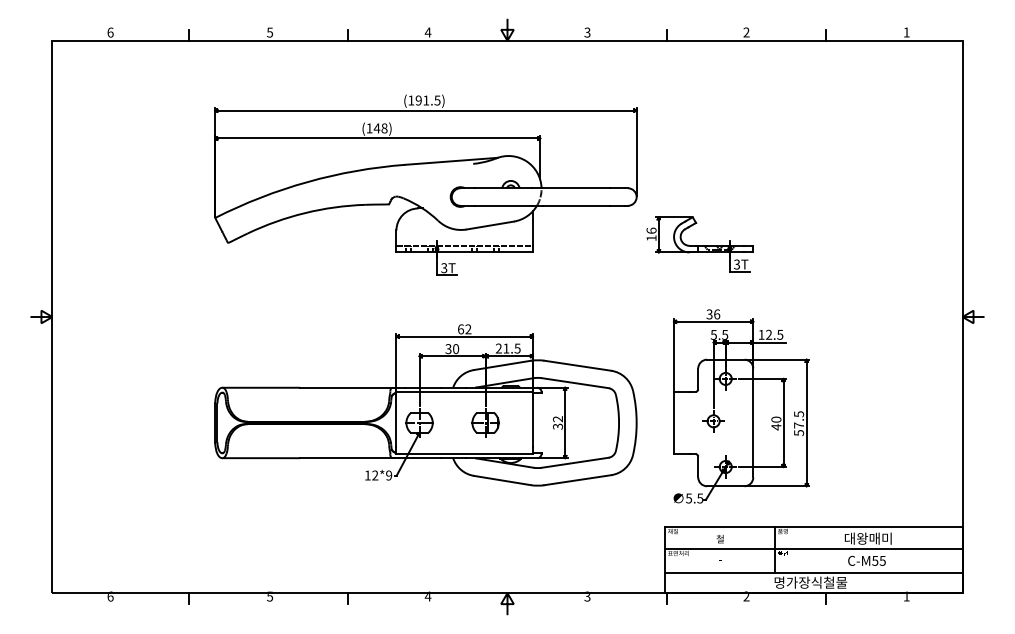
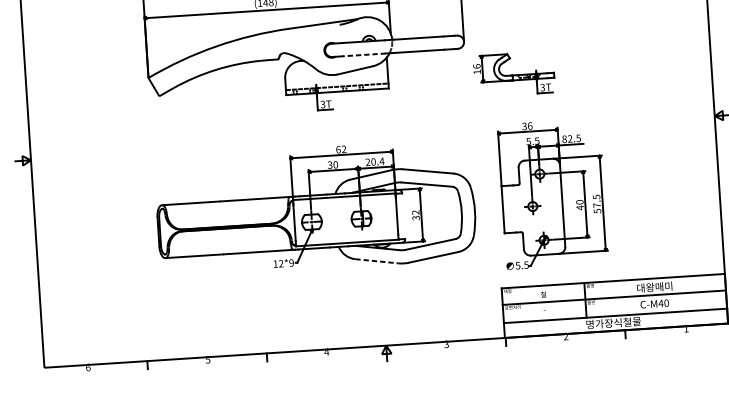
line: (503, 205) -> (364, 54), solid -> dashed
text: (761, 334) -> (564, 139), 12.5 -> 82.5
text: (511, 348) -> (377, 161), 21.5 -> 20.4
line: (502, 480) -> (377, 261), solid -> dashed
text: (878, 560) -> (663, 303), C-M55 -> C-M40

